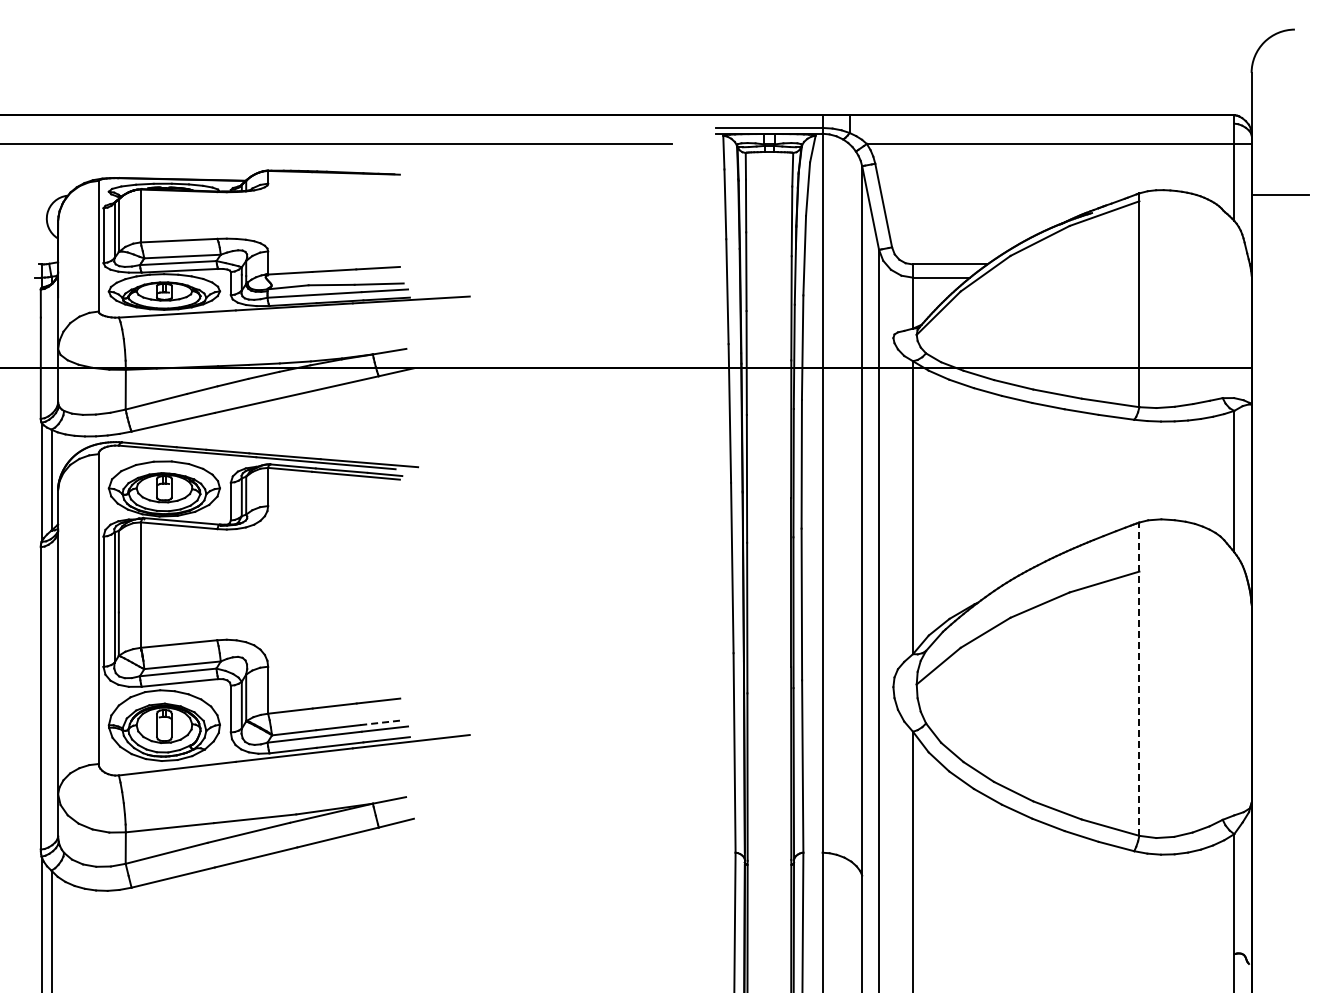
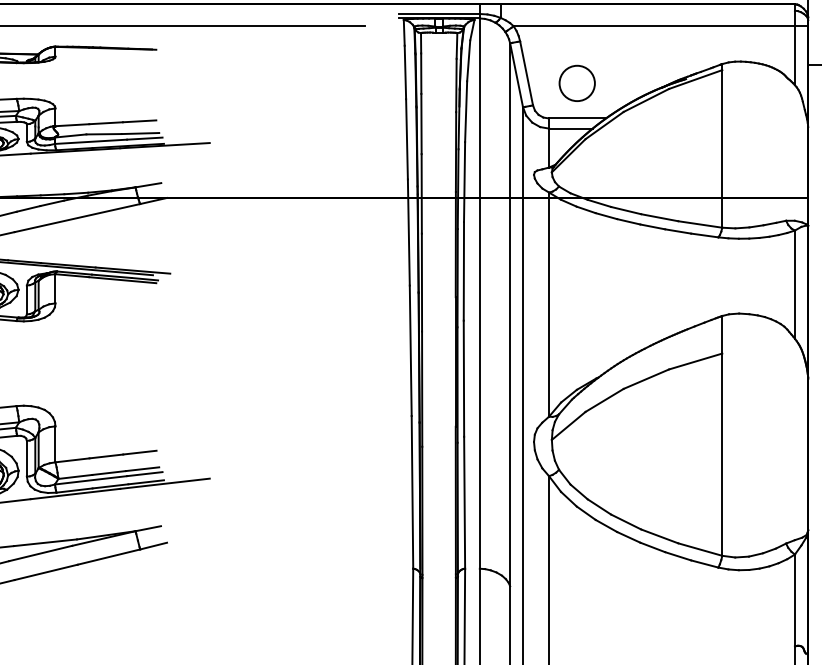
circle: (949, 218) -> (576, 83), added
line: (1139, 679) -> (722, 436), dashed -> solid
line: (381, 722) -> (142, 469), dashed -> solid

